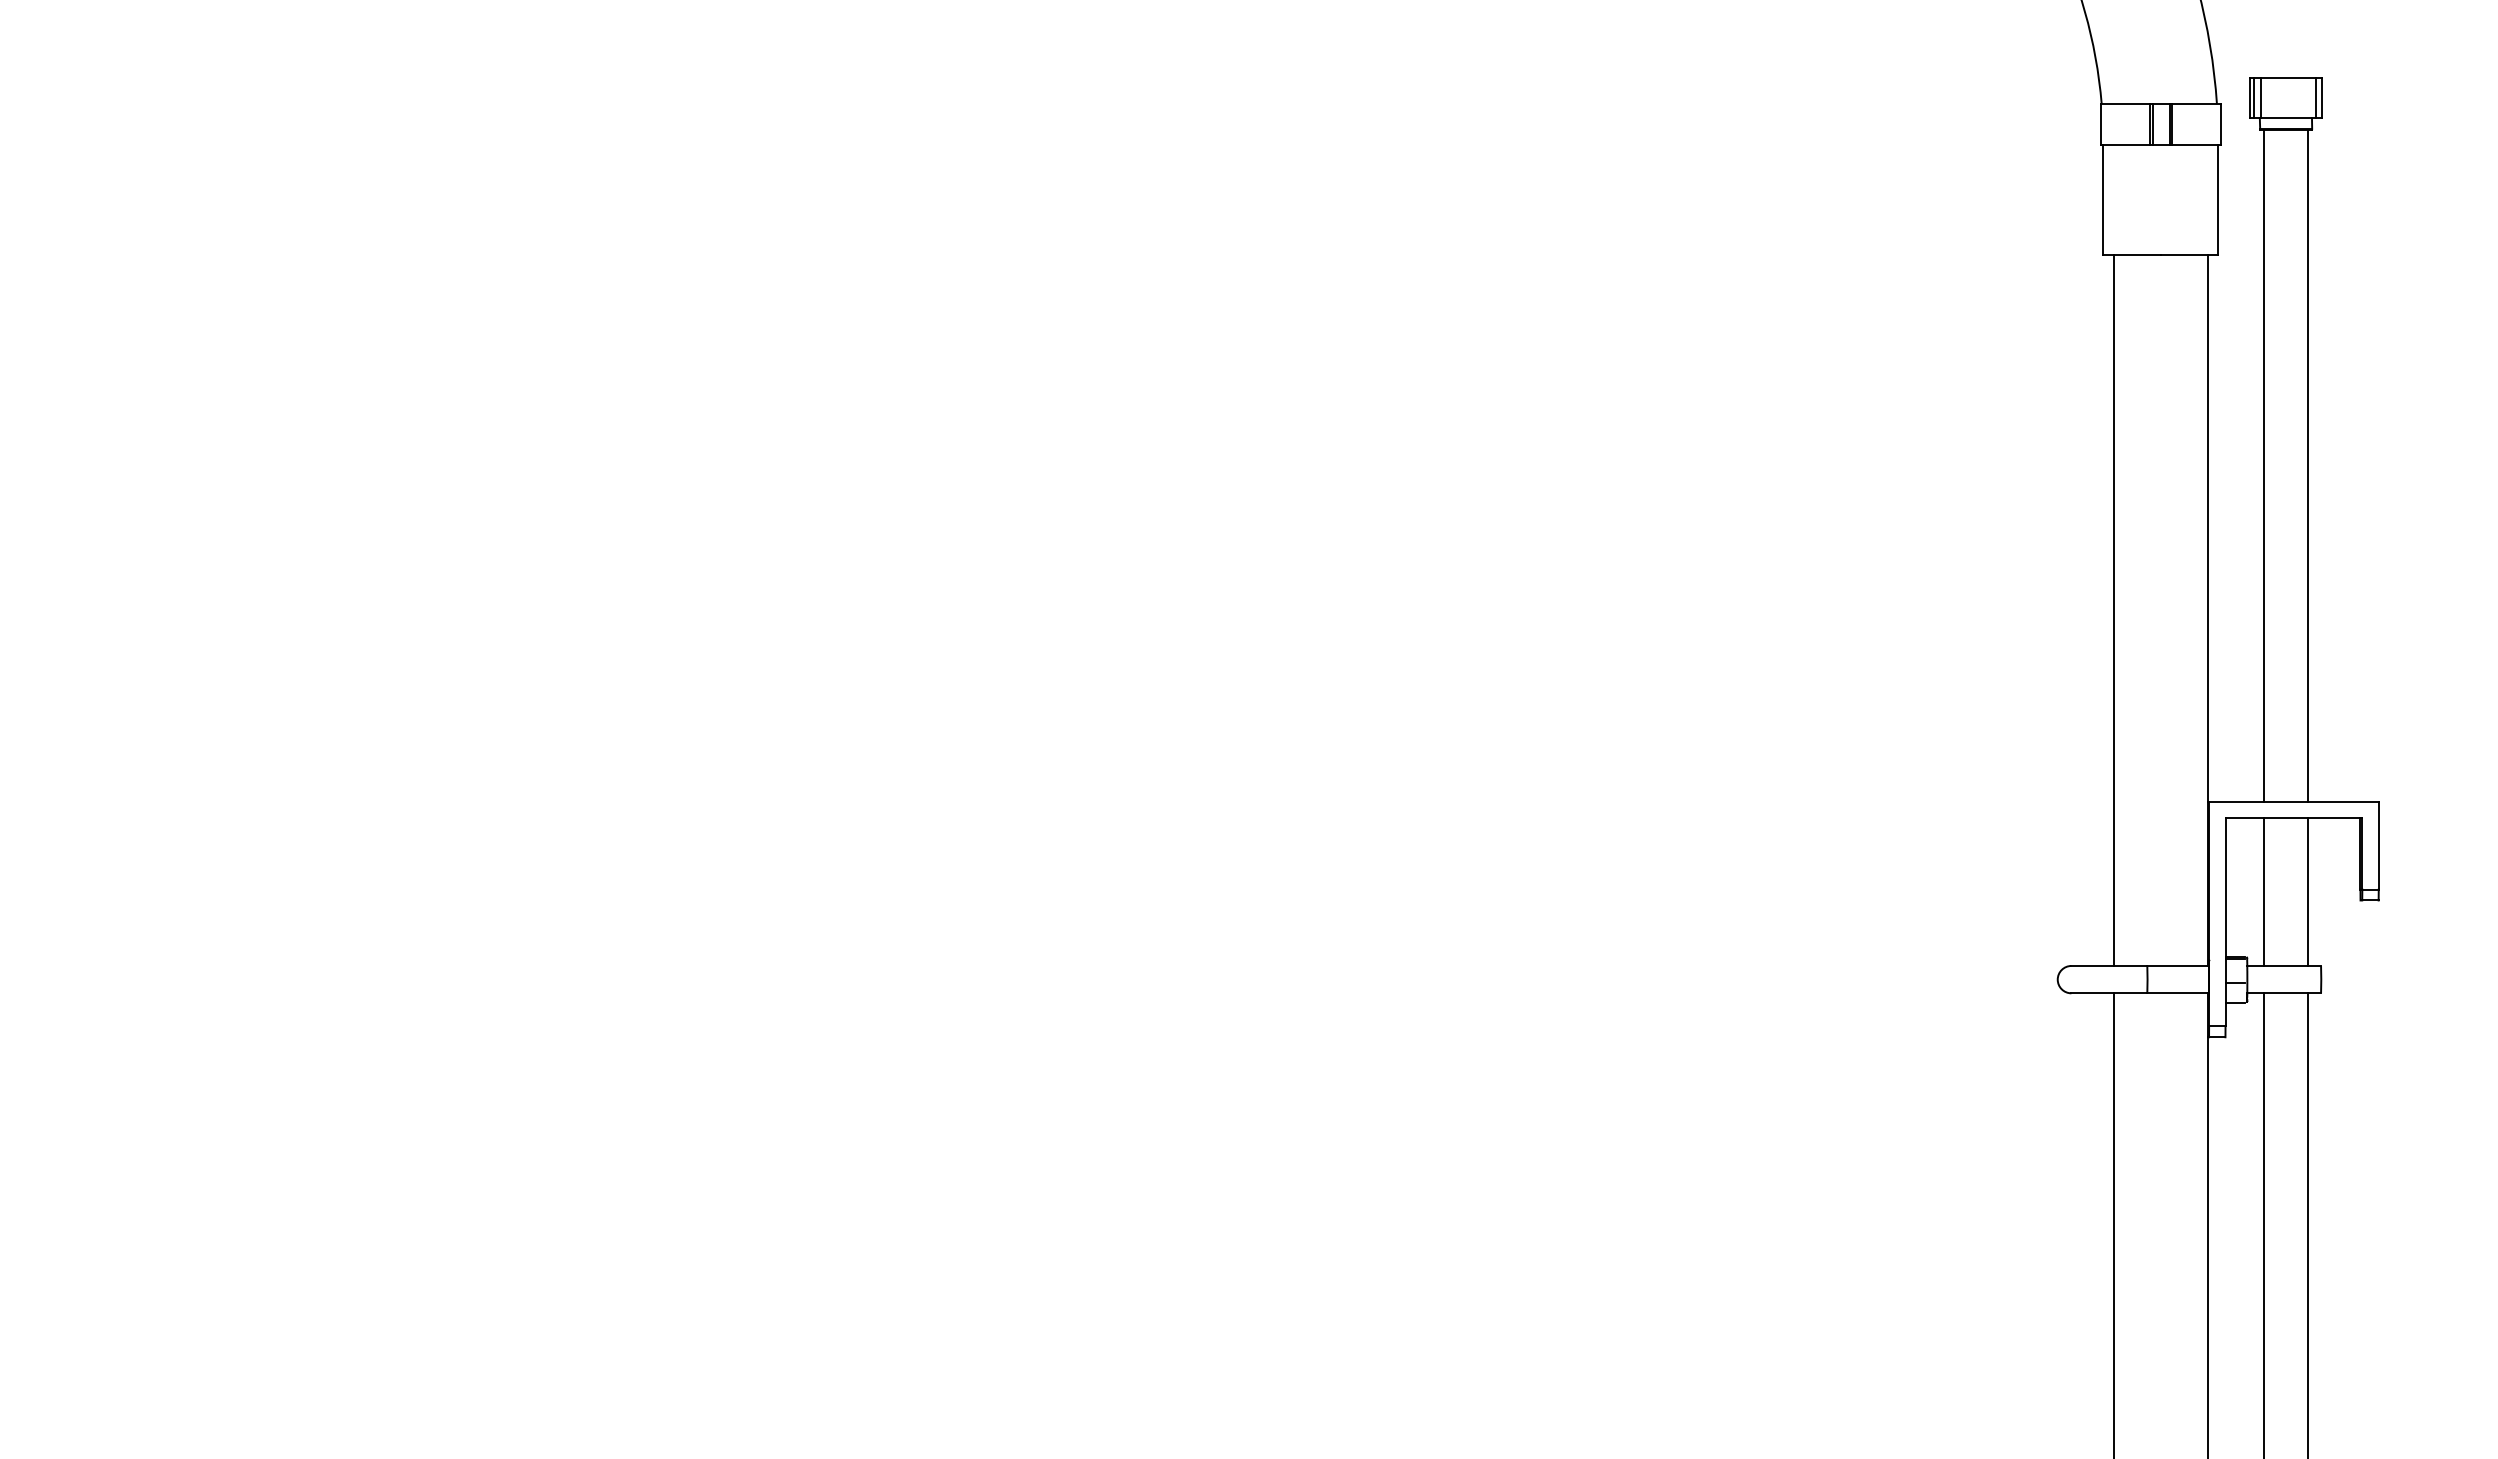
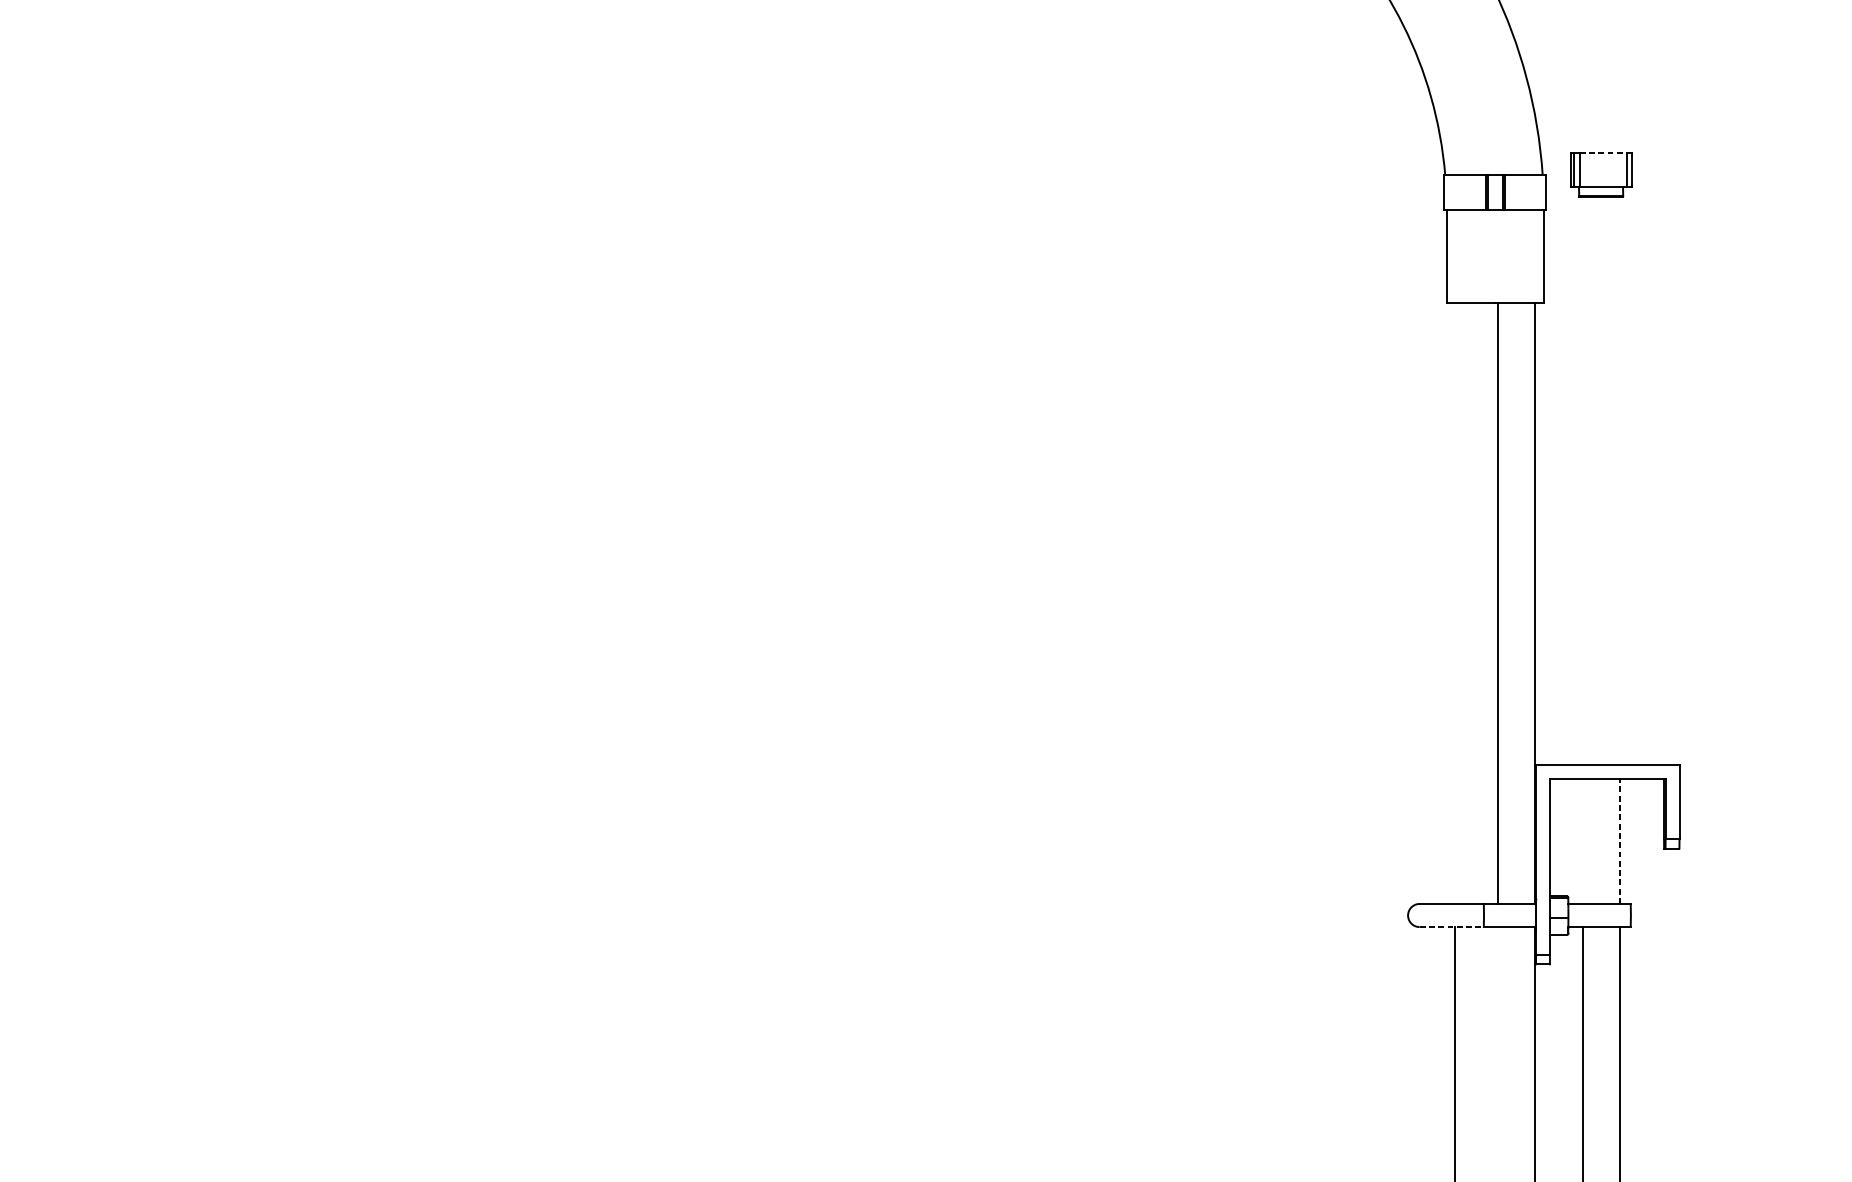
line: (2288, 78) -> (1603, 153), solid -> dashed
line: (2264, 465) -> (1582, 480), removed
line: (2308, 465) -> (1620, 480), removed
line: (2113, 609) -> (1498, 602), moved
line: (2264, 891) -> (1582, 840), removed
line: (2308, 892) -> (1620, 841), solid -> dashed
line: (2109, 993) -> (1451, 927), solid -> dashed

